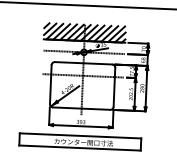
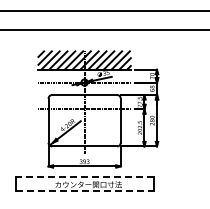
line: (80, 135) -> (84, 177), solid -> dashed
line: (79, 148) -> (84, 191), solid -> dashed

